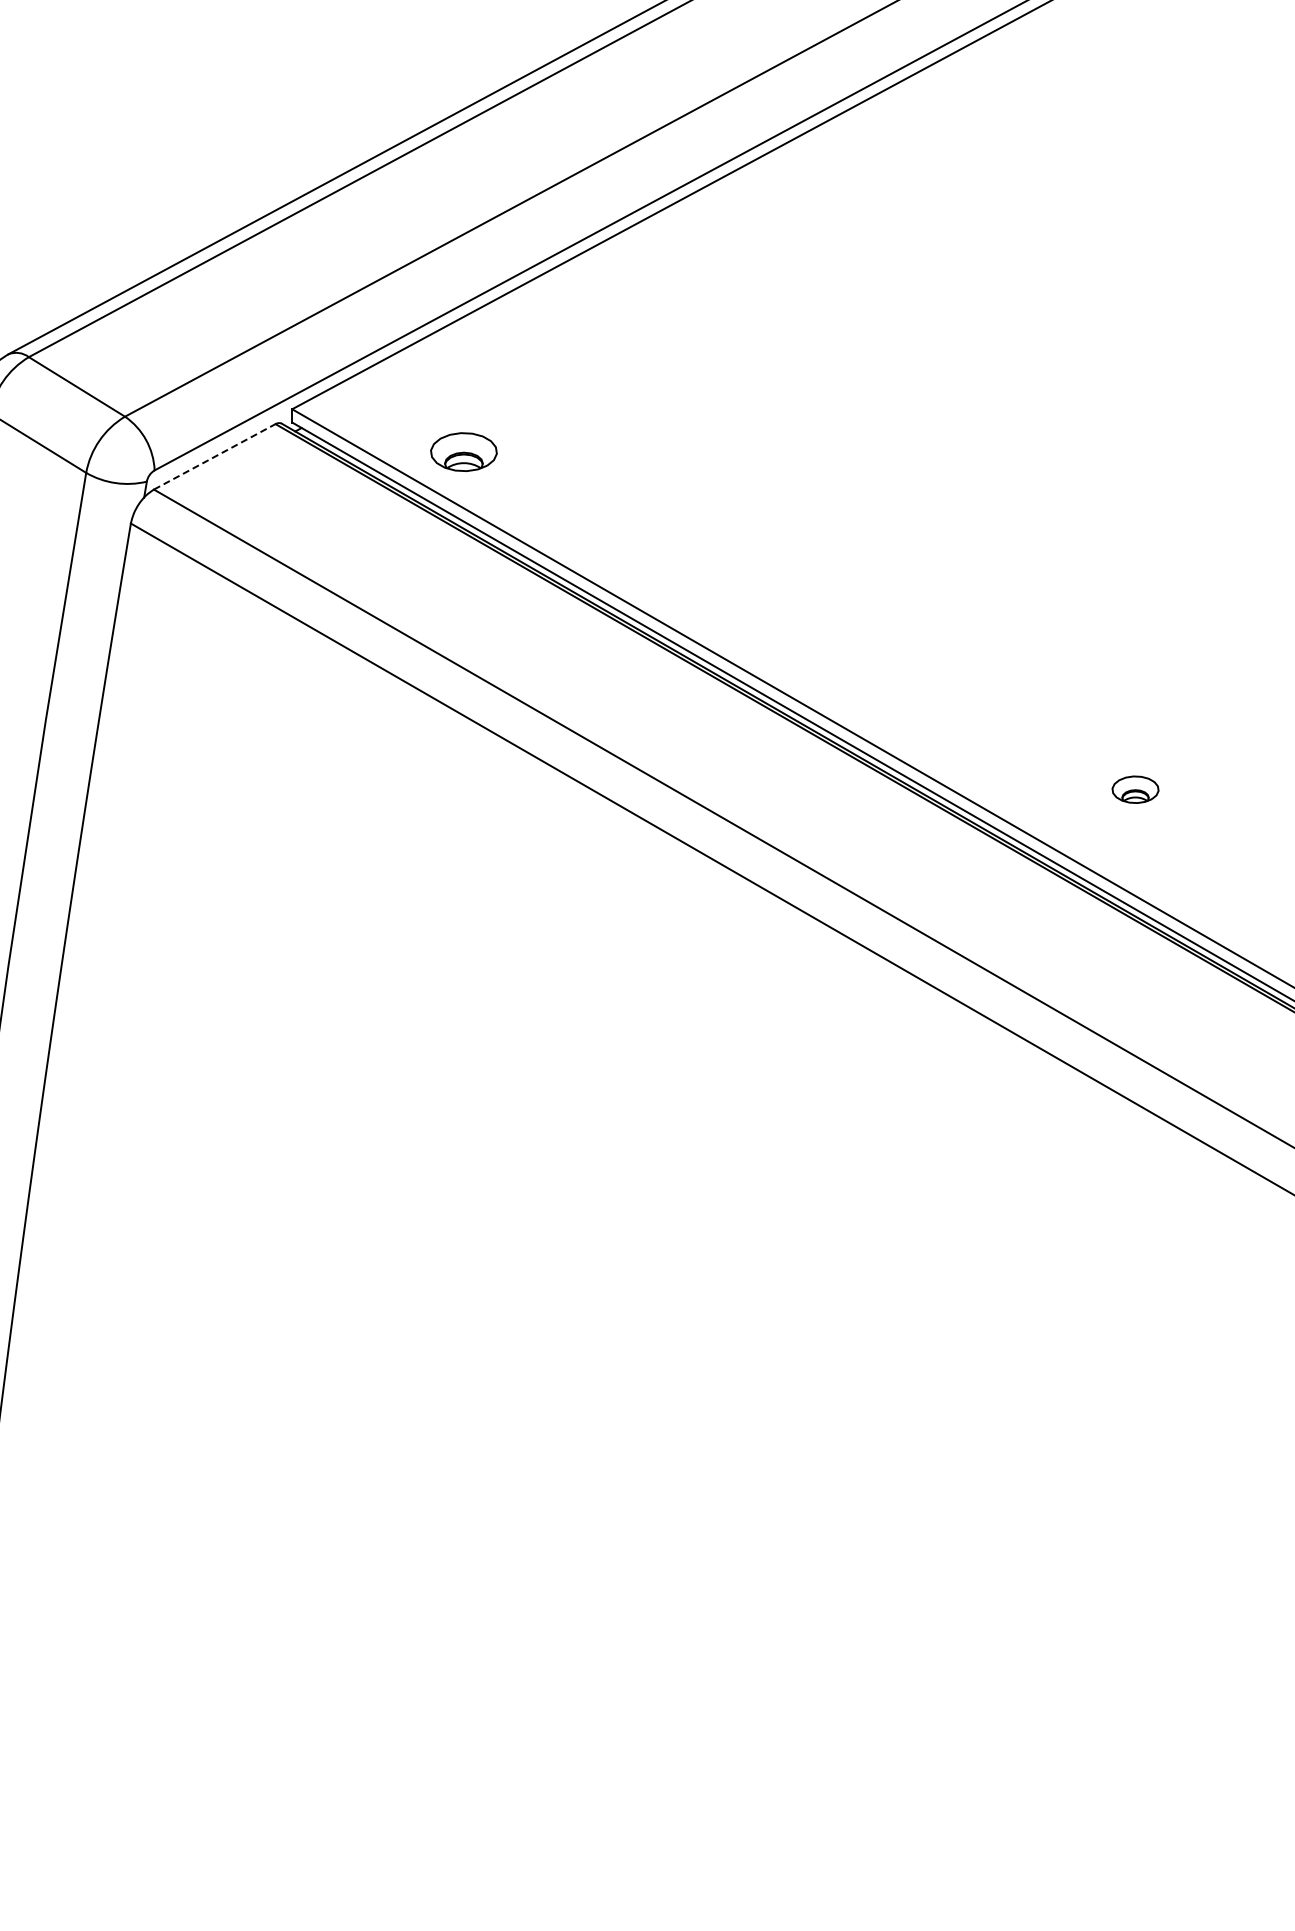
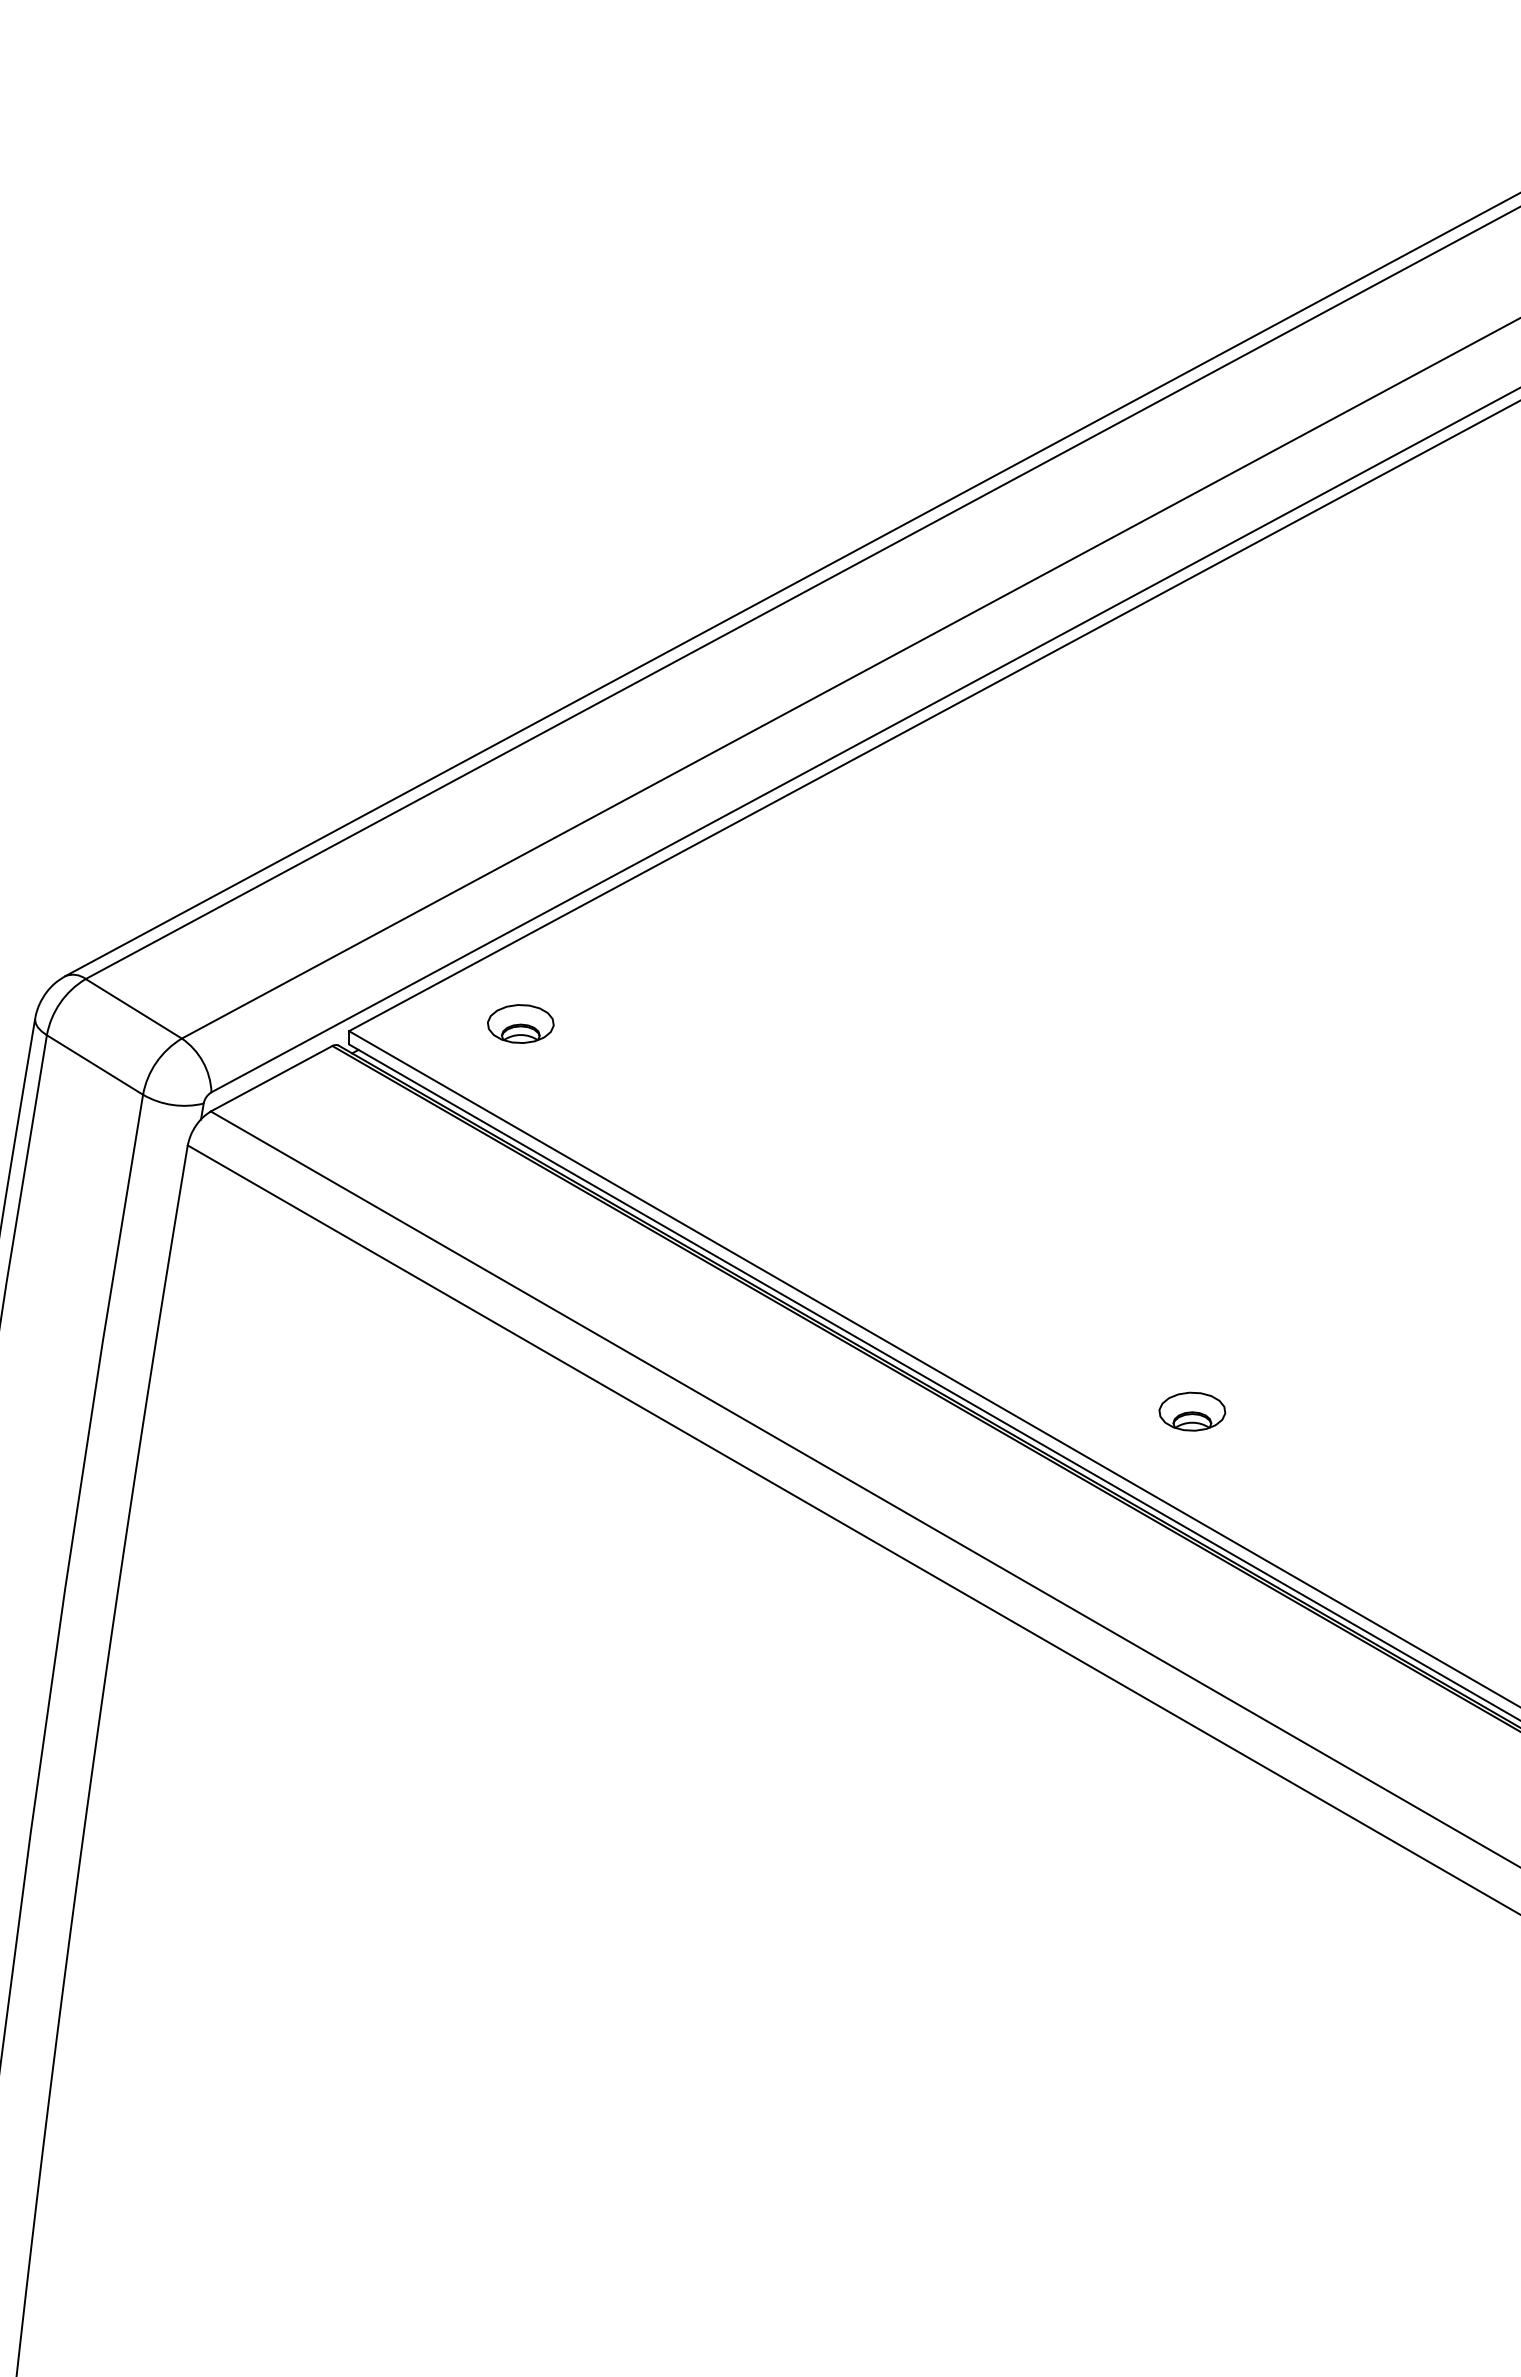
part: (463, 451) -> (520, 1023), moved
line: (215, 456) -> (272, 1078), dashed -> solid
part: (1135, 789) -> (1192, 1411), size x1.43

